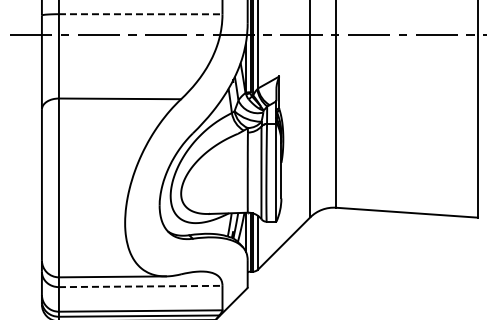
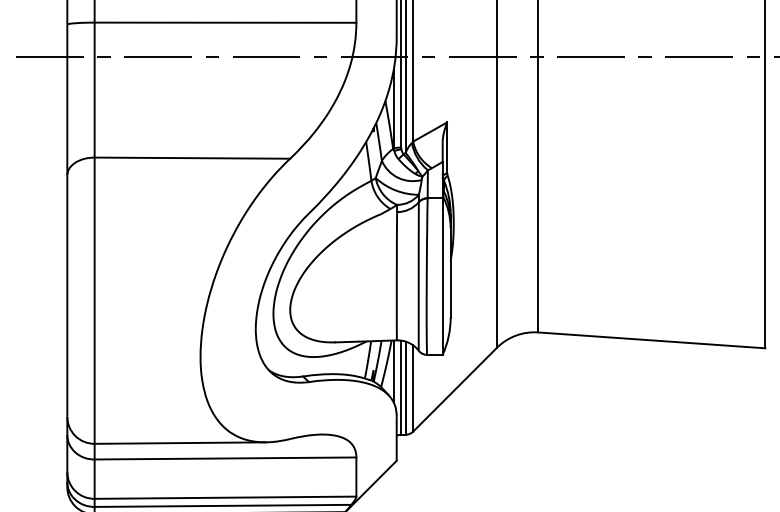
line: (140, 14) -> (225, 23), dashed -> solid
line: (140, 286) -> (225, 458), dashed -> solid

